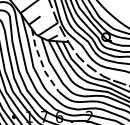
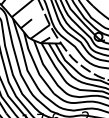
line: (41, 61) -> (35, 64), dashed -> solid

